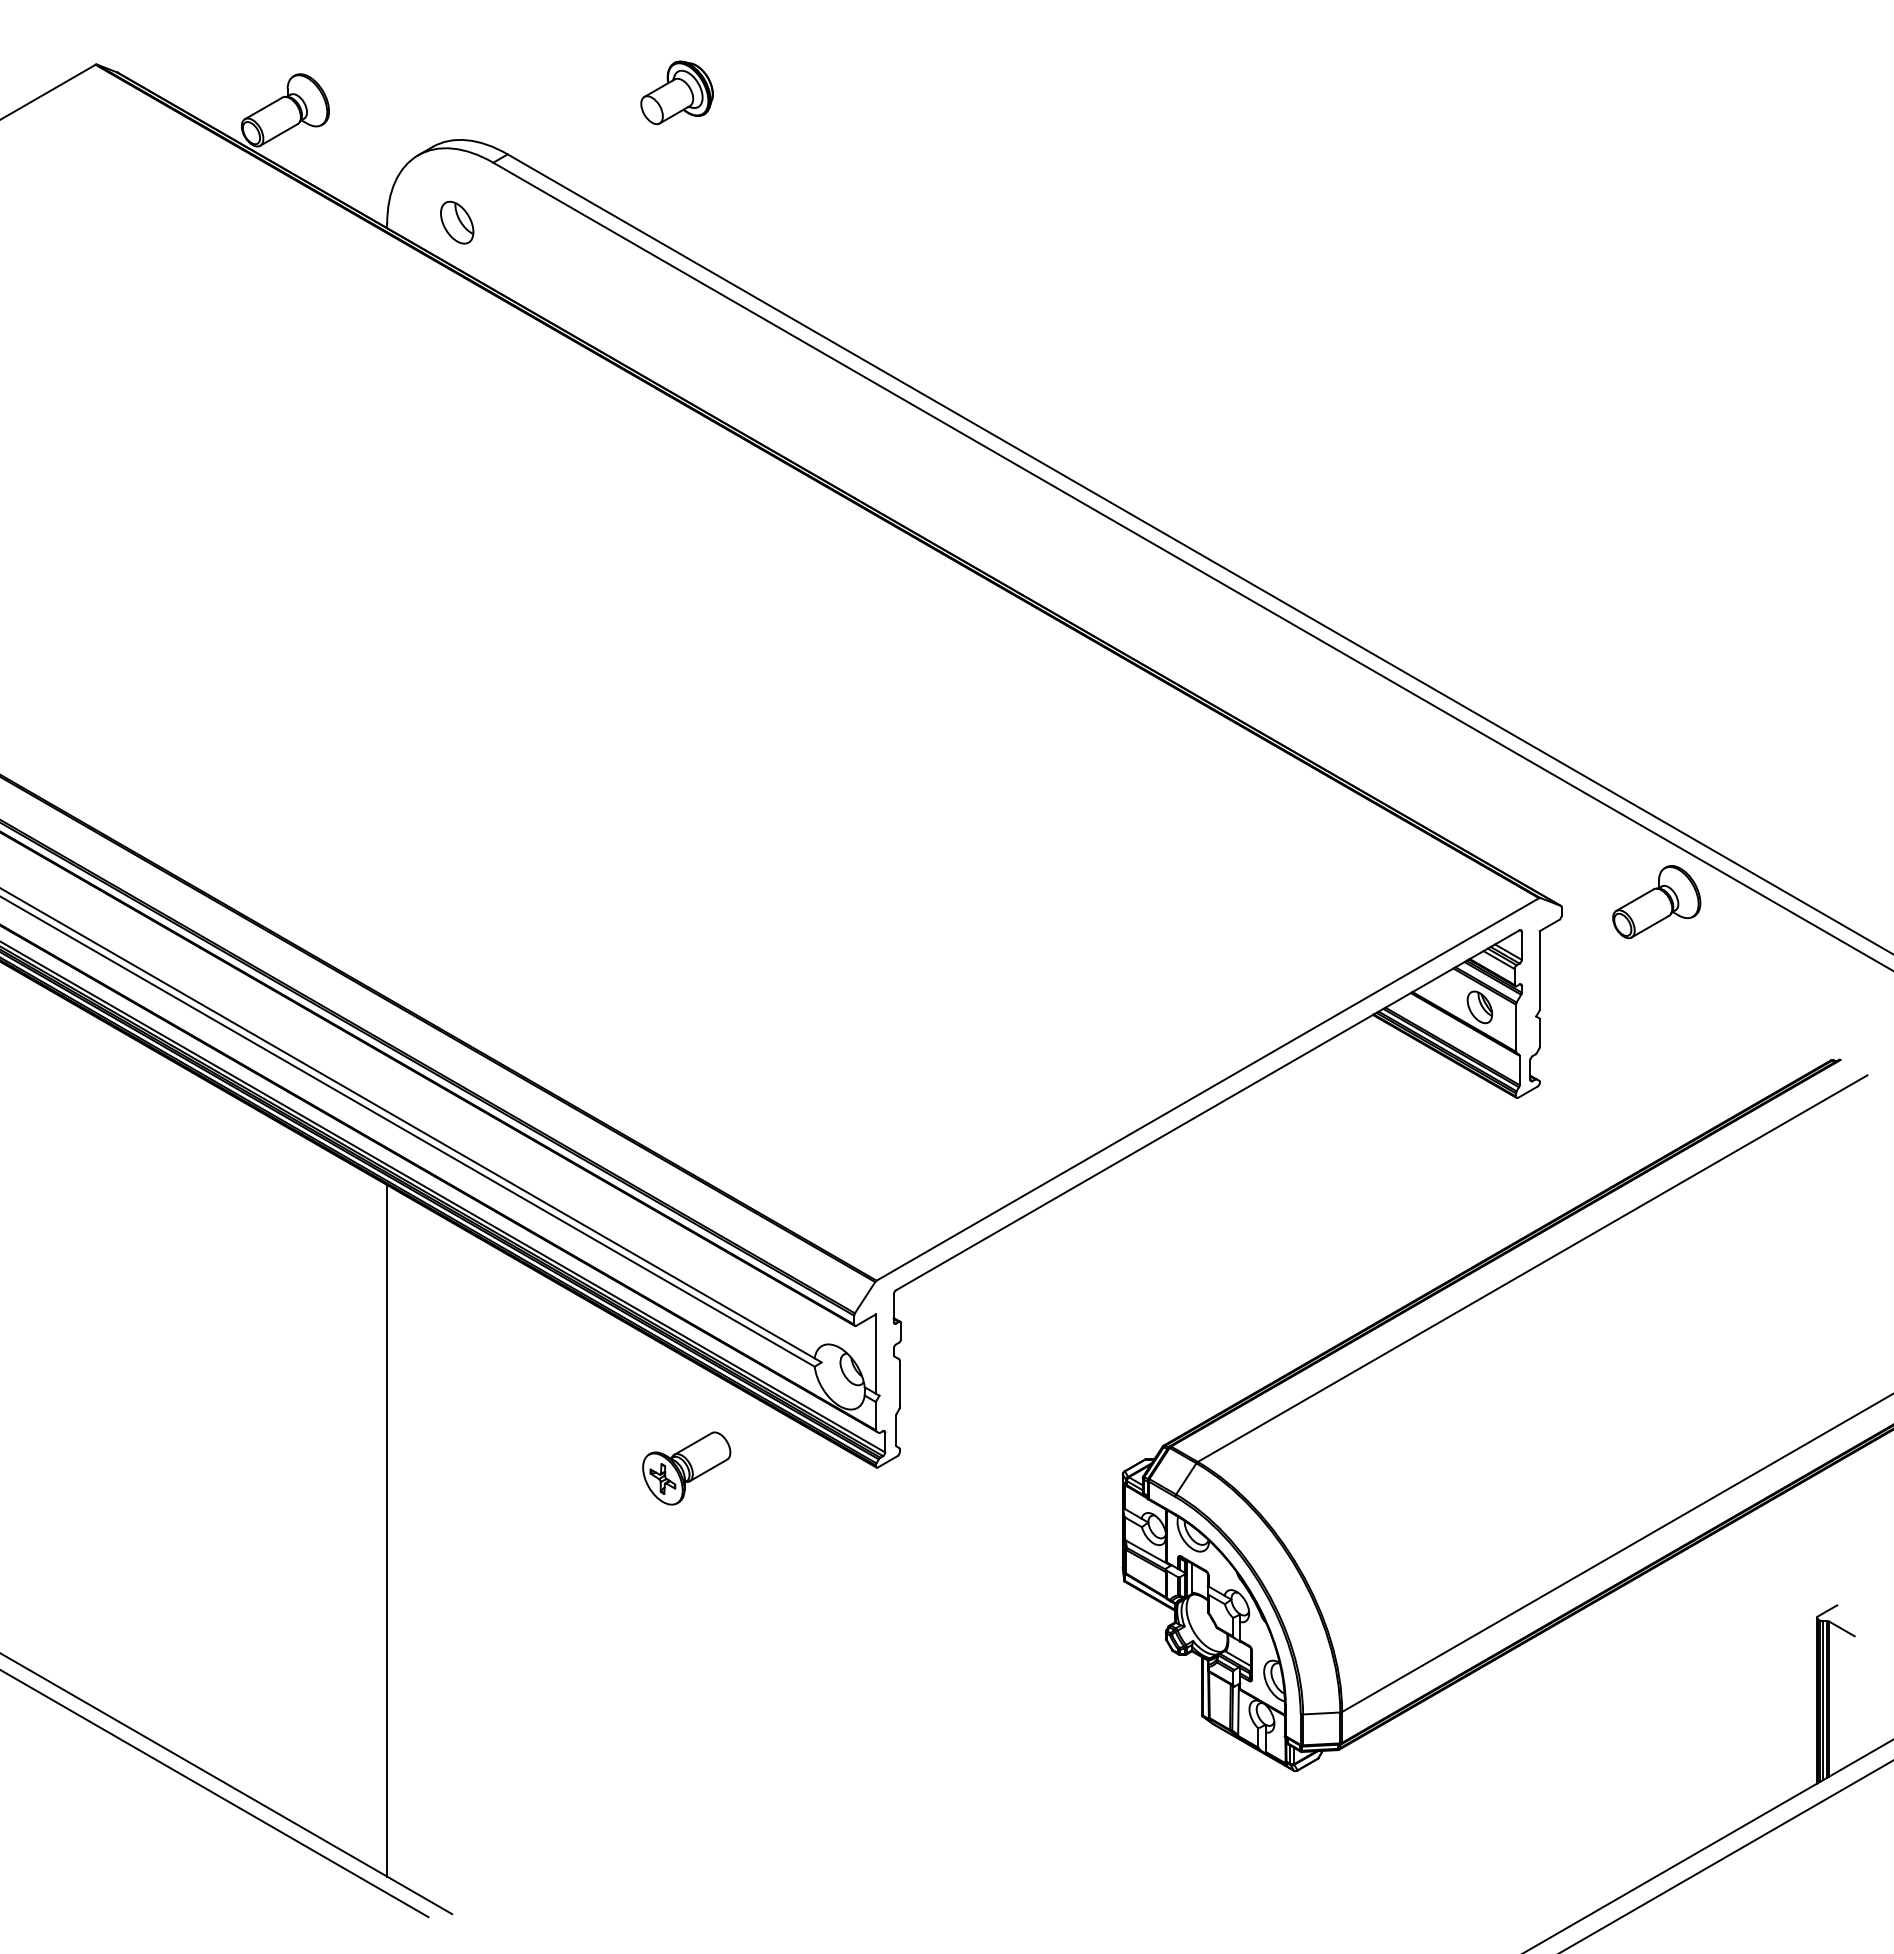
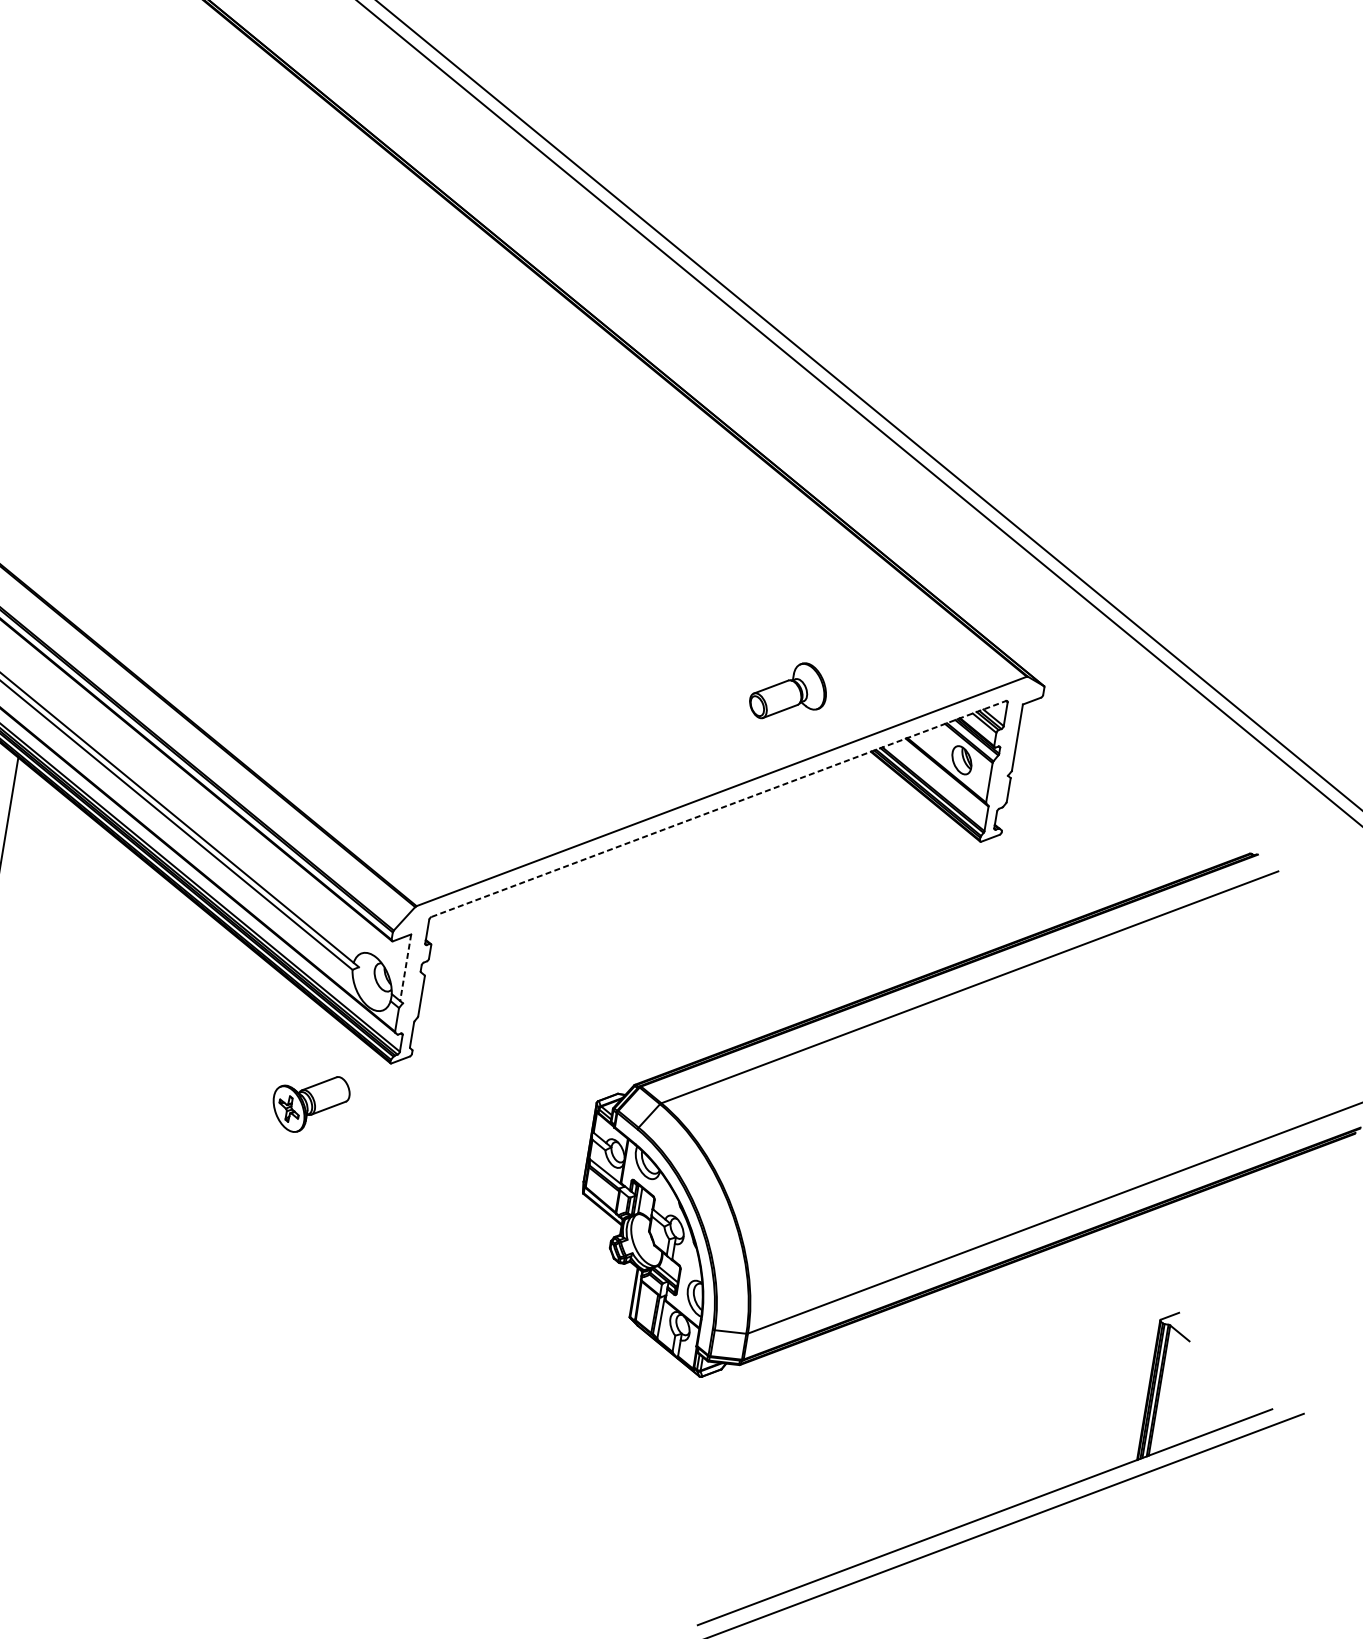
part: (1656, 902) -> (788, 692), moved
line: (1208, 1110) -> (719, 809), solid -> dashed
line: (875, 1354) -> (405, 968), solid -> dashed
part: (686, 1468) -> (310, 1103), moved

